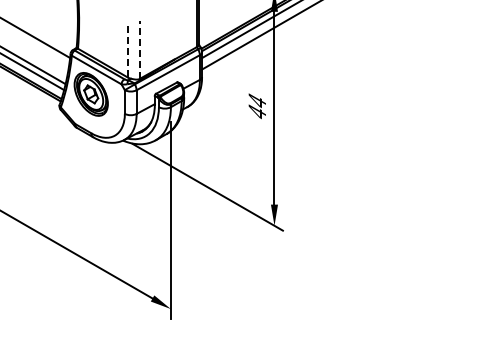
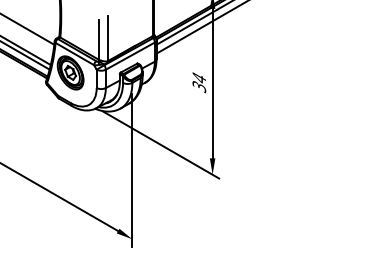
line: (139, 50) -> (108, 38), dashed -> solid
line: (128, 52) -> (99, 40), dashed -> solid
text: (257, 112) -> (199, 86), 44 -> 34

